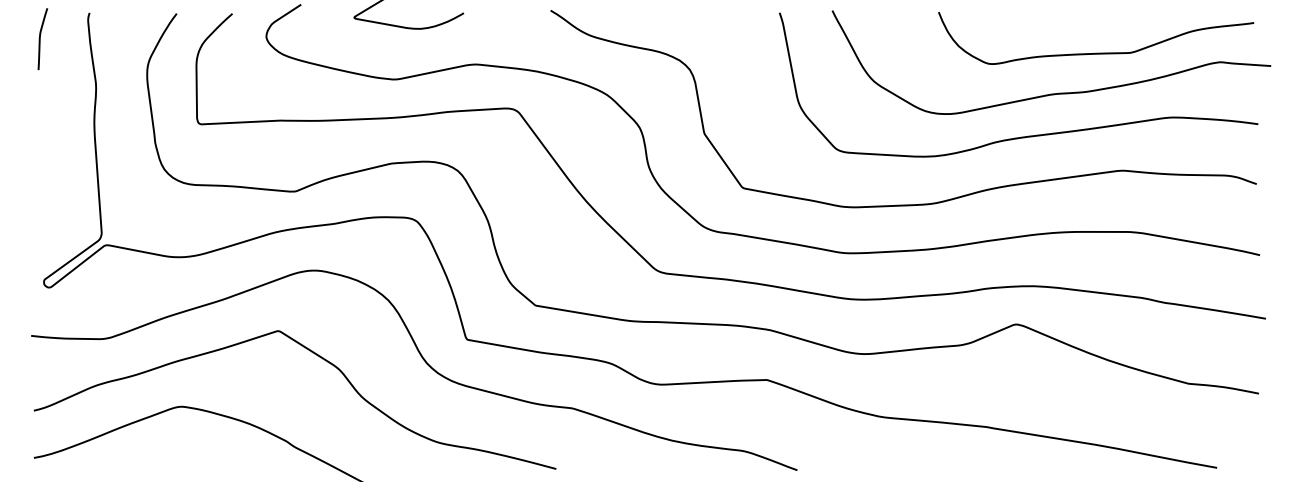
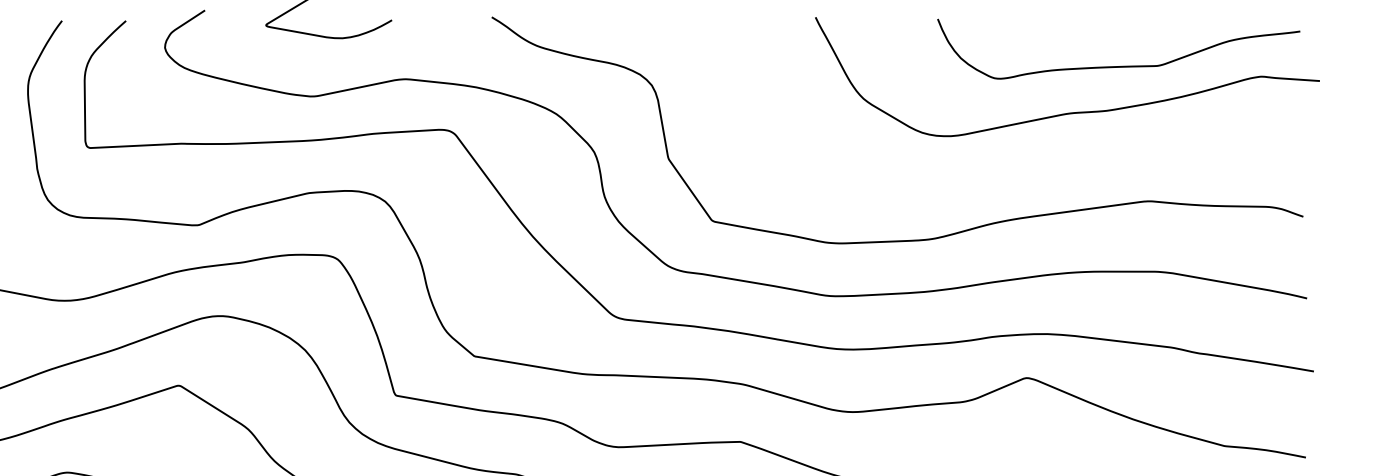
curve: (1028, 135) -> (1041, 160), removed

